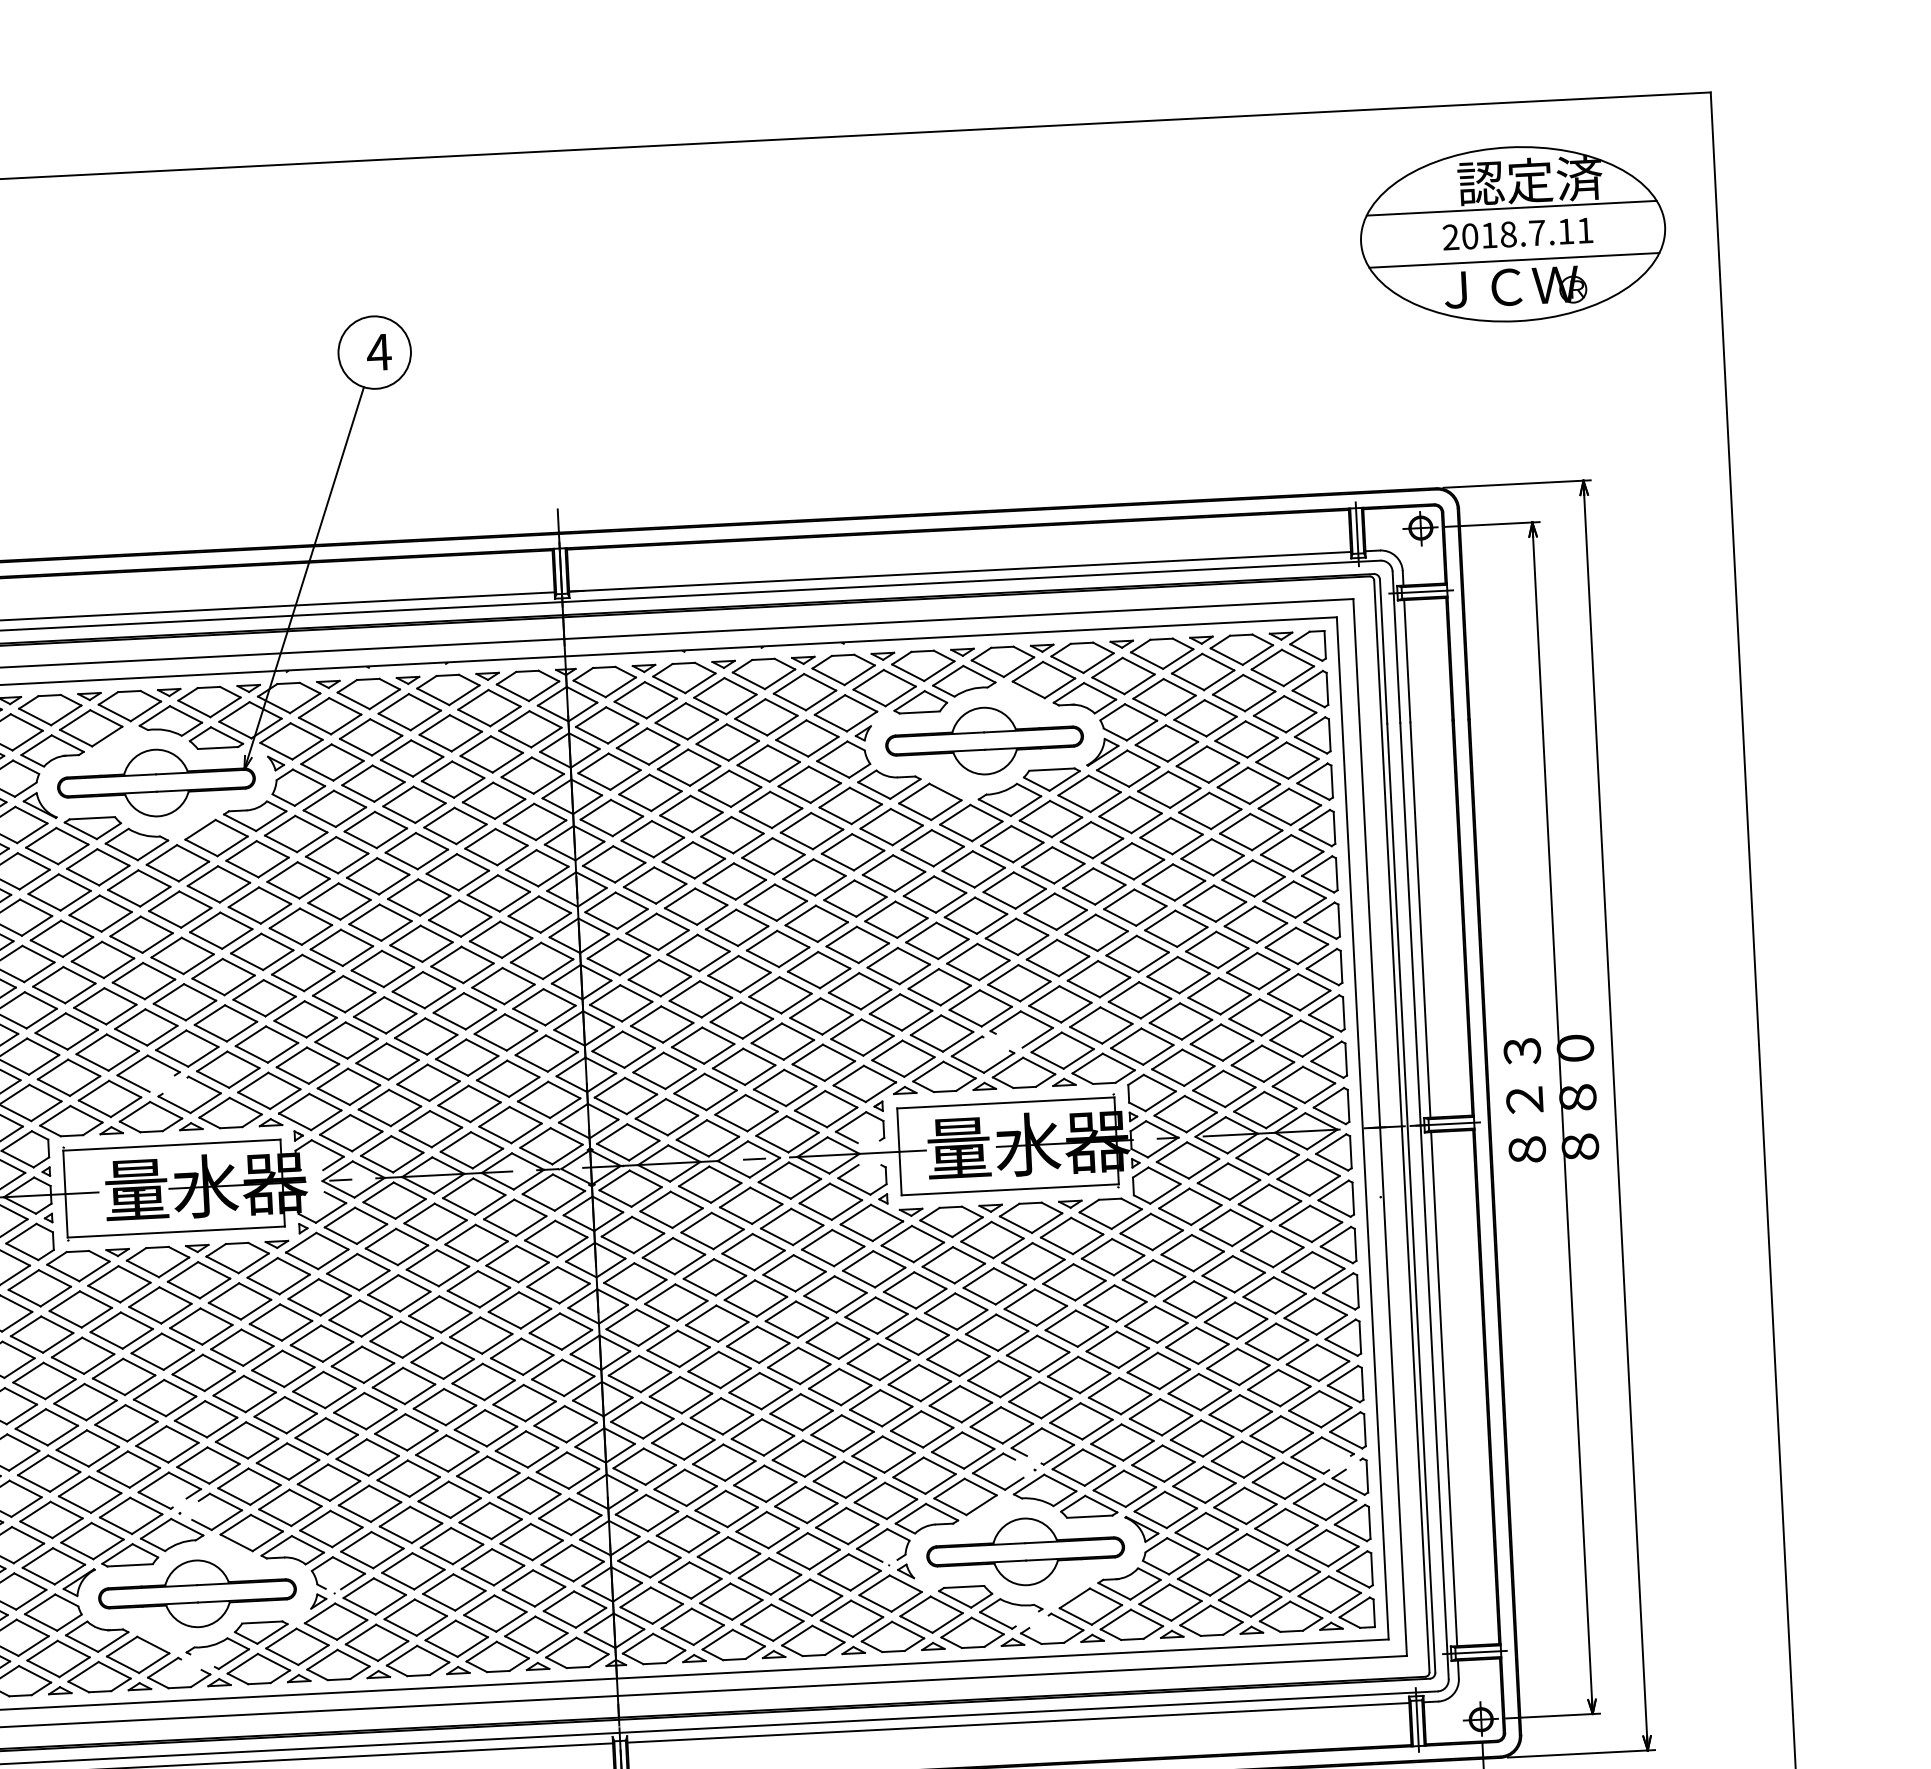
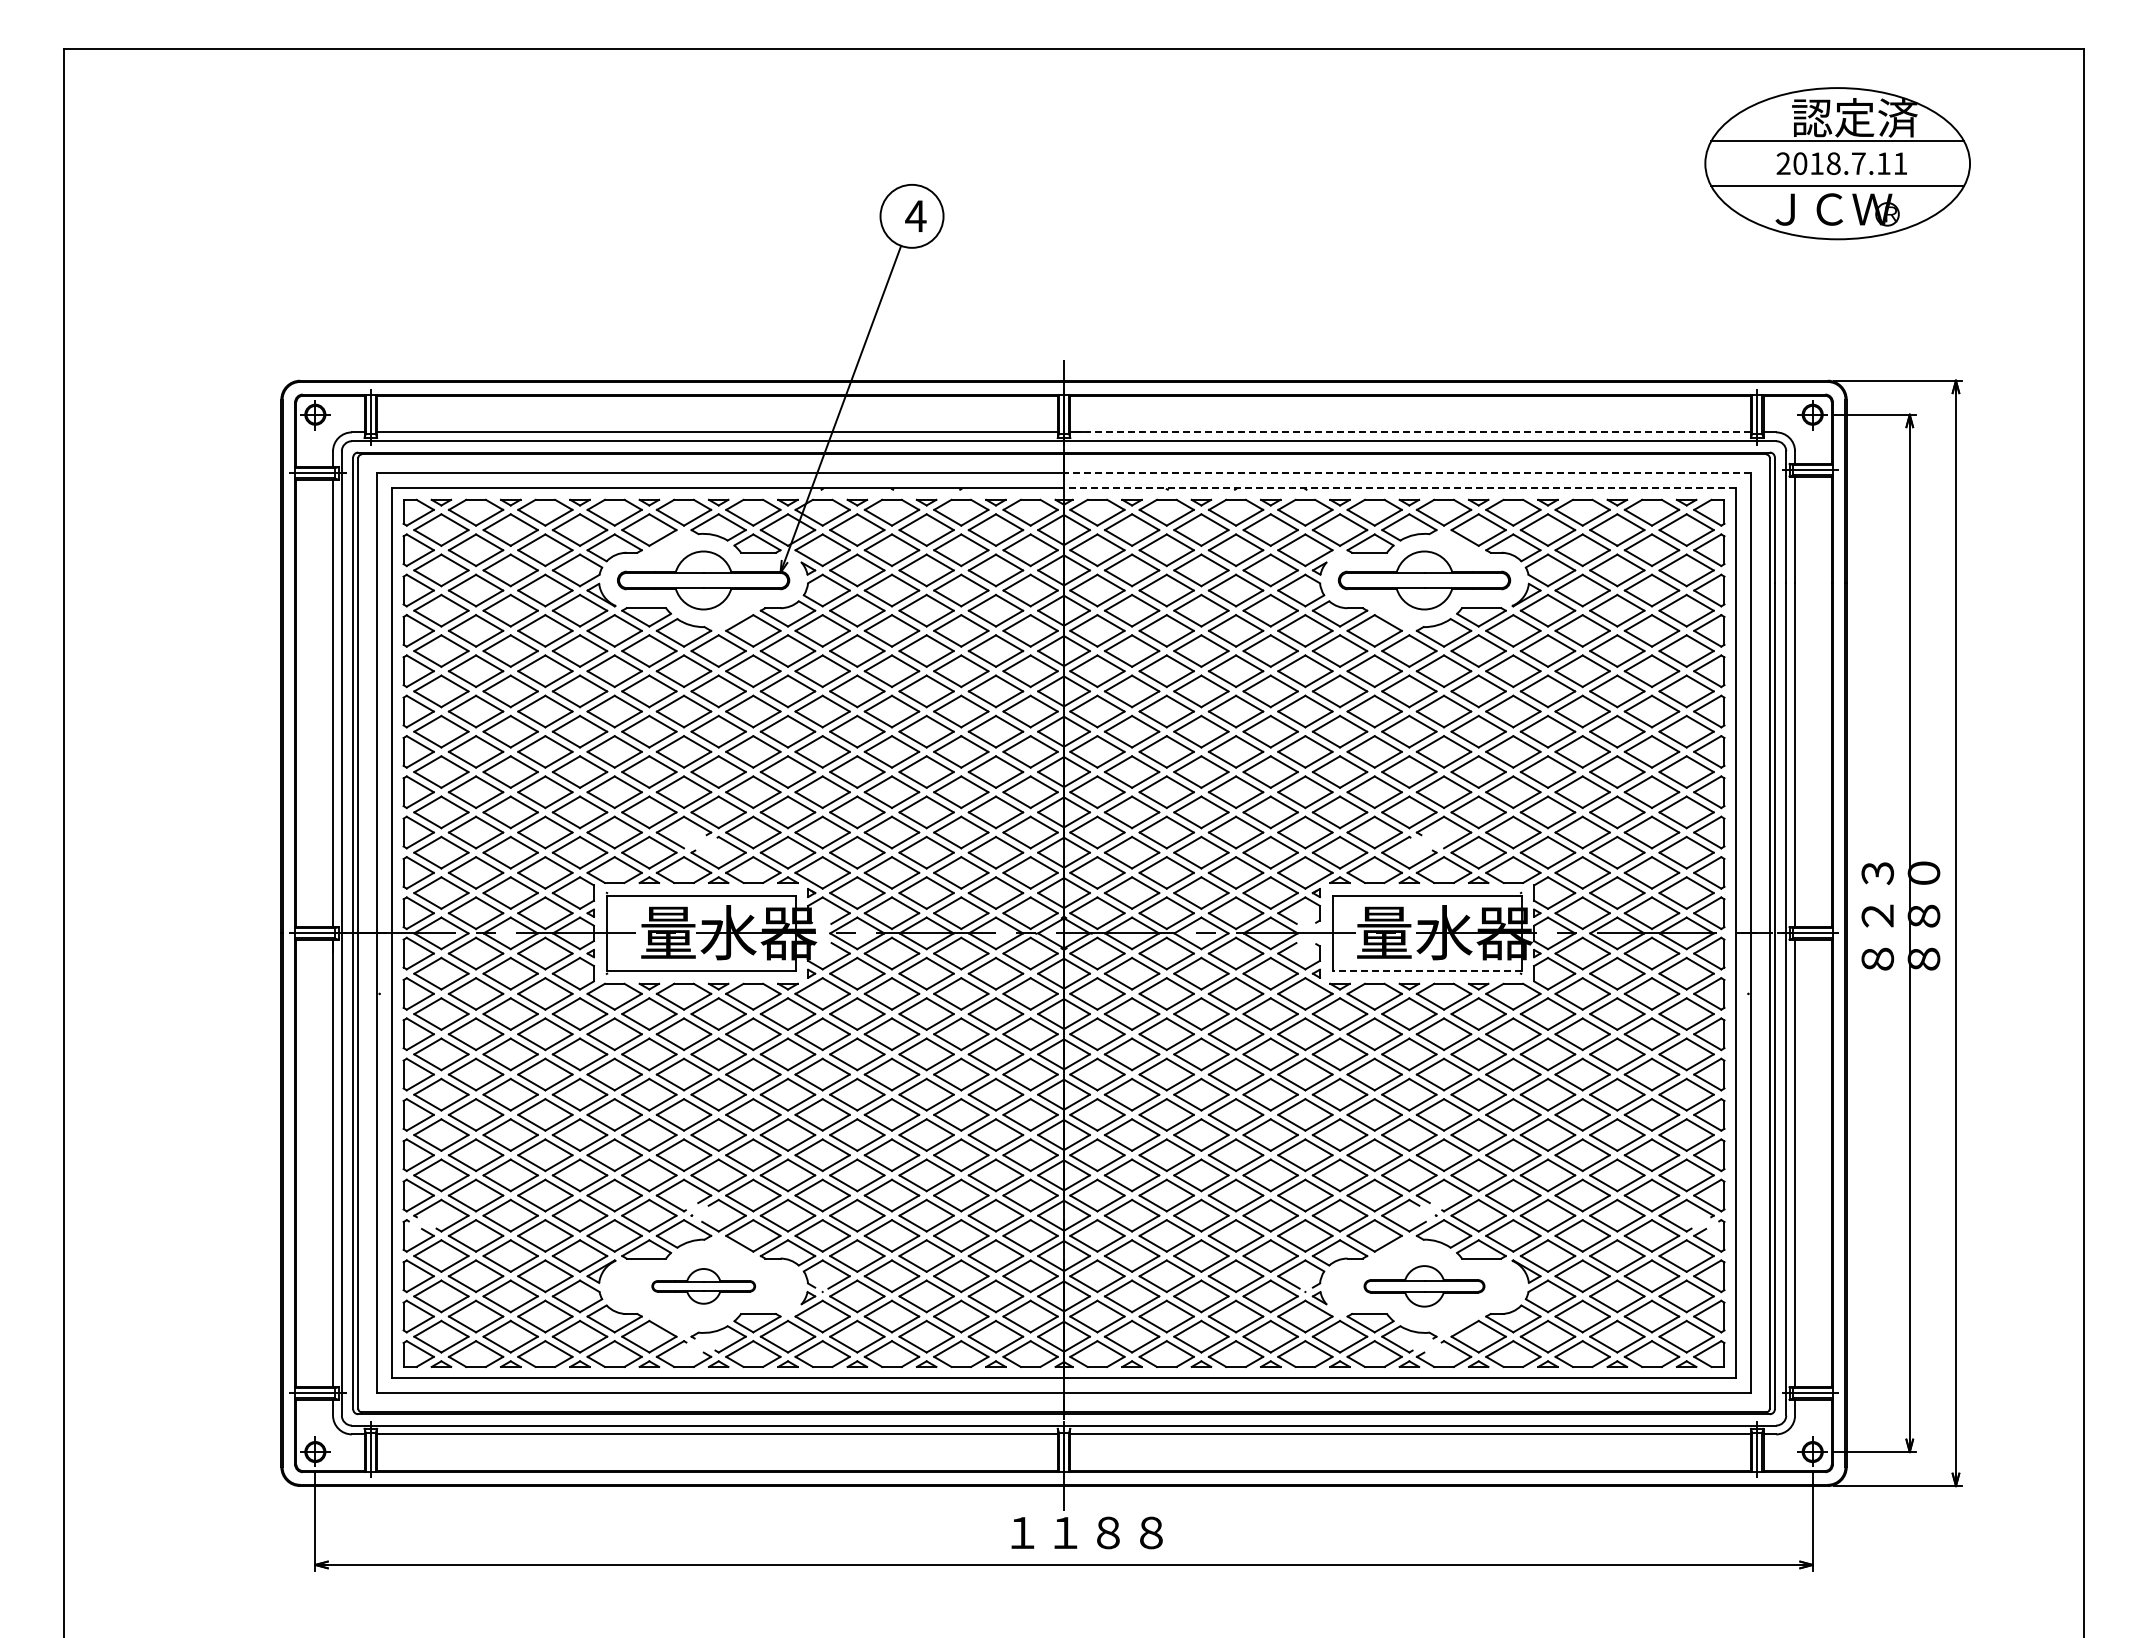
part: (1512, 234) -> (1837, 163), moved
line: (959, 571) -> (1410, 432), solid -> dashed
line: (958, 619) -> (1407, 473), solid -> dashed
line: (950, 636) -> (1399, 488), solid -> dashed
line: (1010, 1190) -> (1427, 971), solid -> dashed
part: (1025, 1552) -> (1424, 1286), size x0.7
part: (197, 1594) -> (703, 1286), size x0.6

